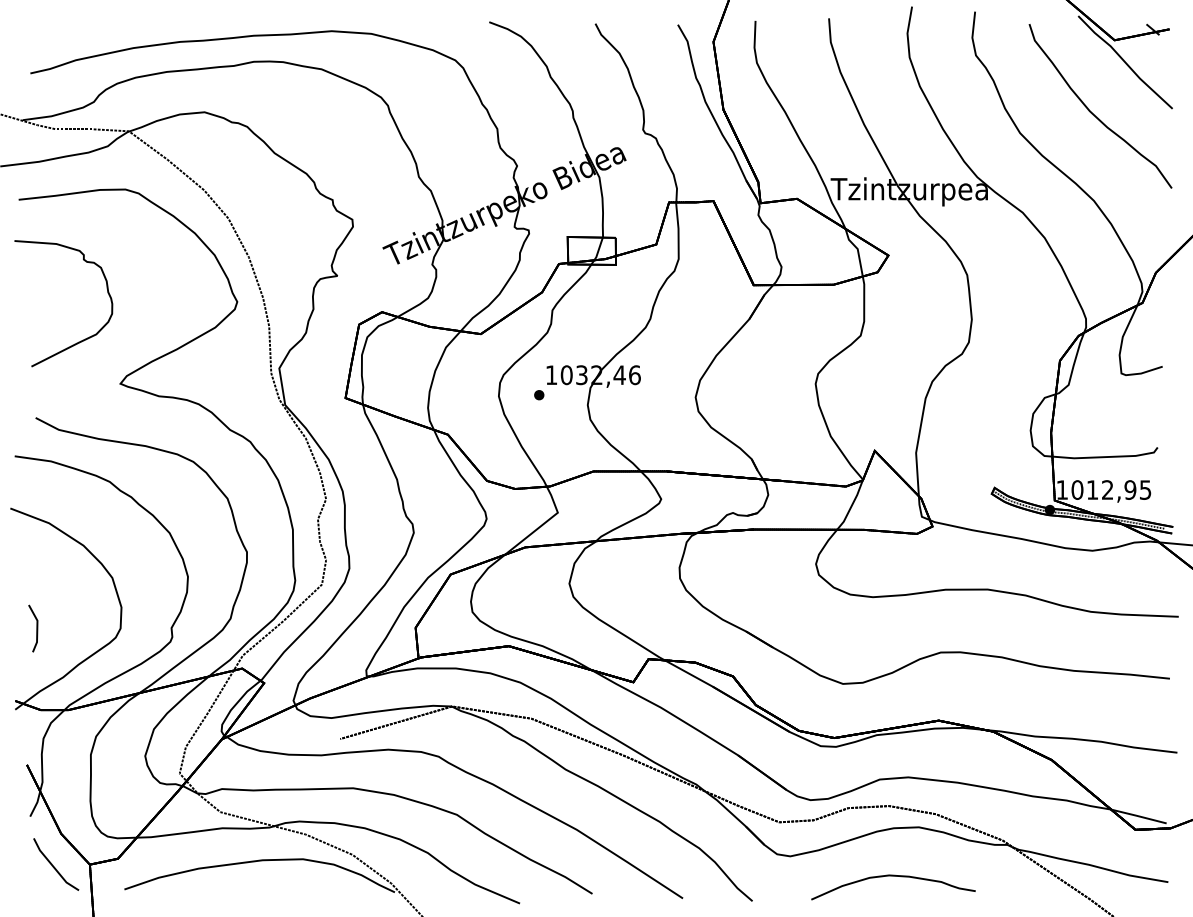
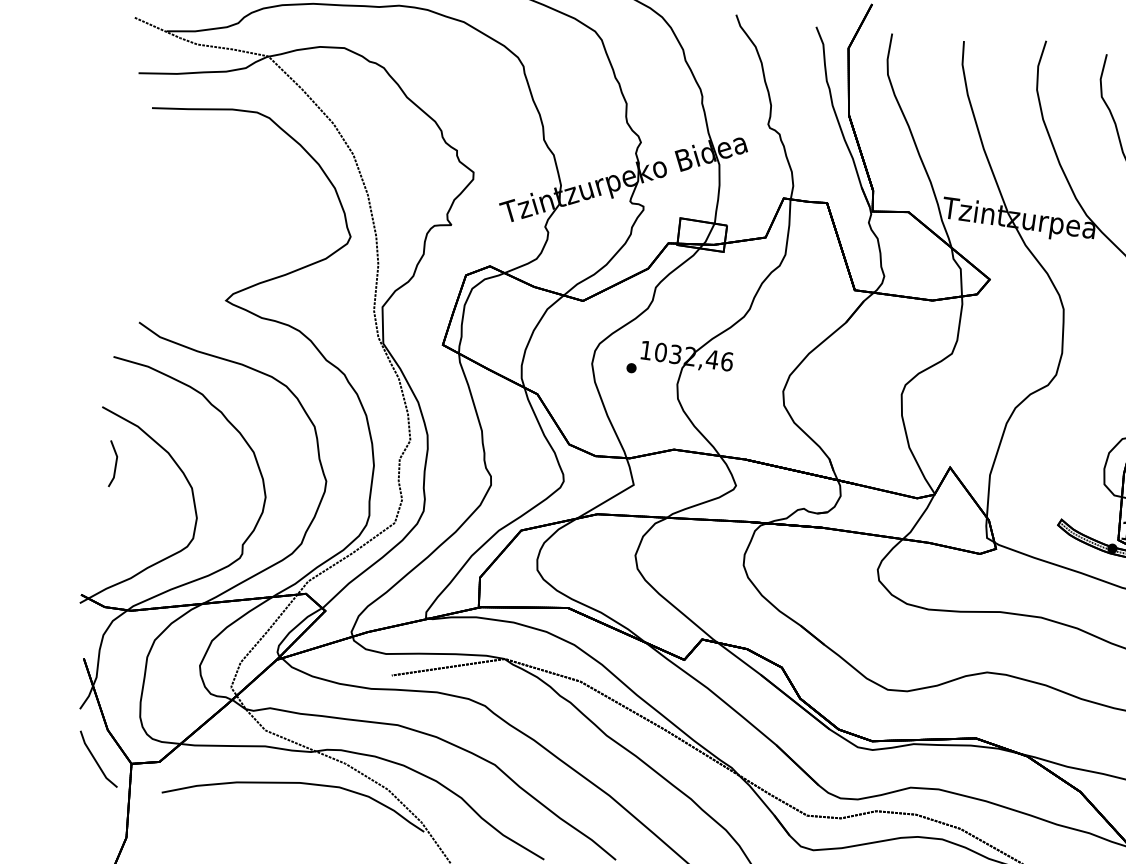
curve: (80, 340) -> (193, 253), removed
line: (36, 628) -> (115, 464), moved

